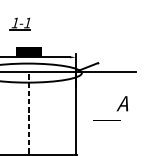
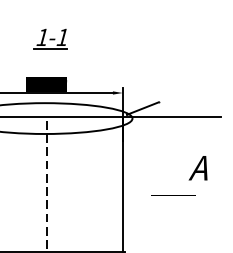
part: (19, 23) -> (49, 38), moved

